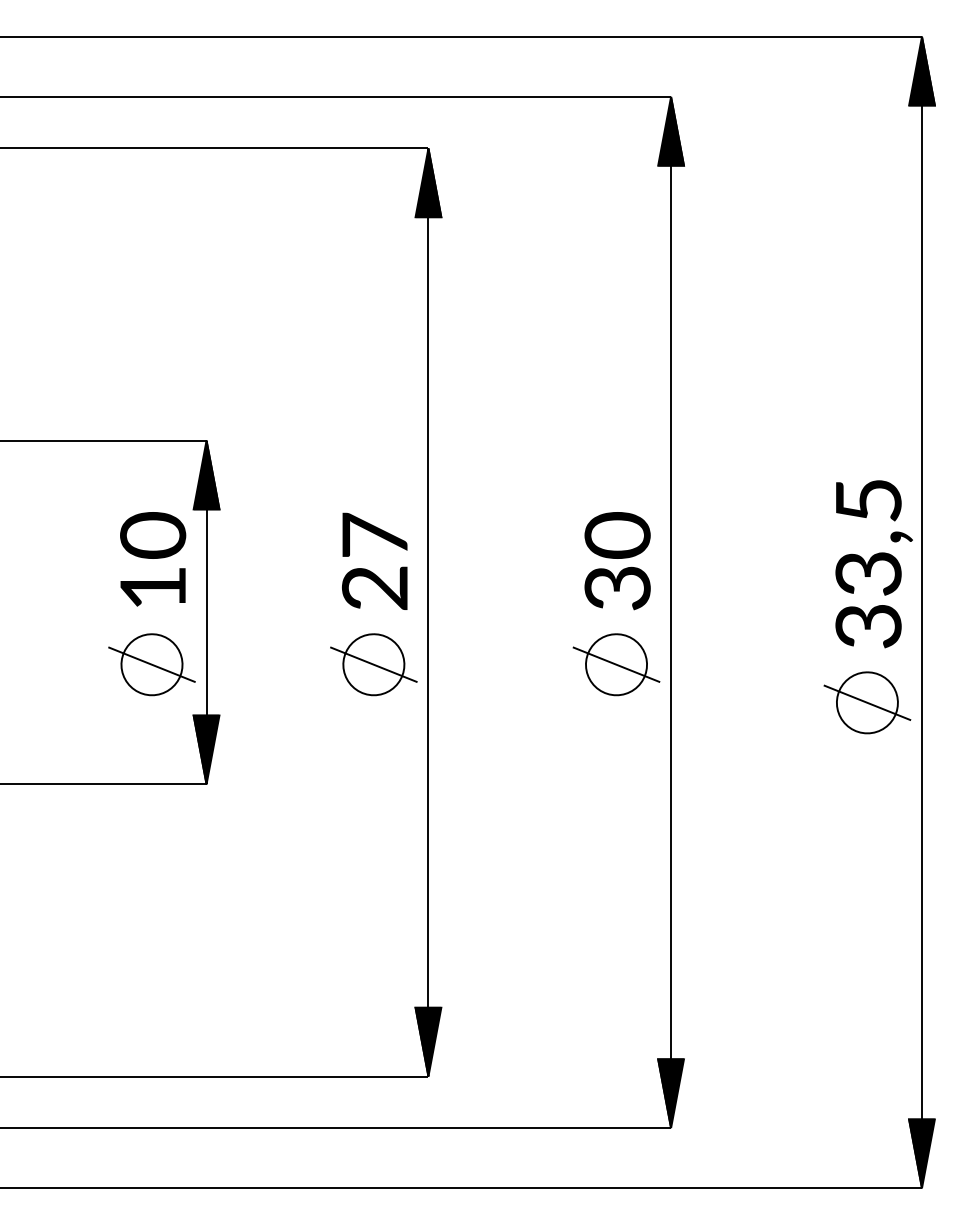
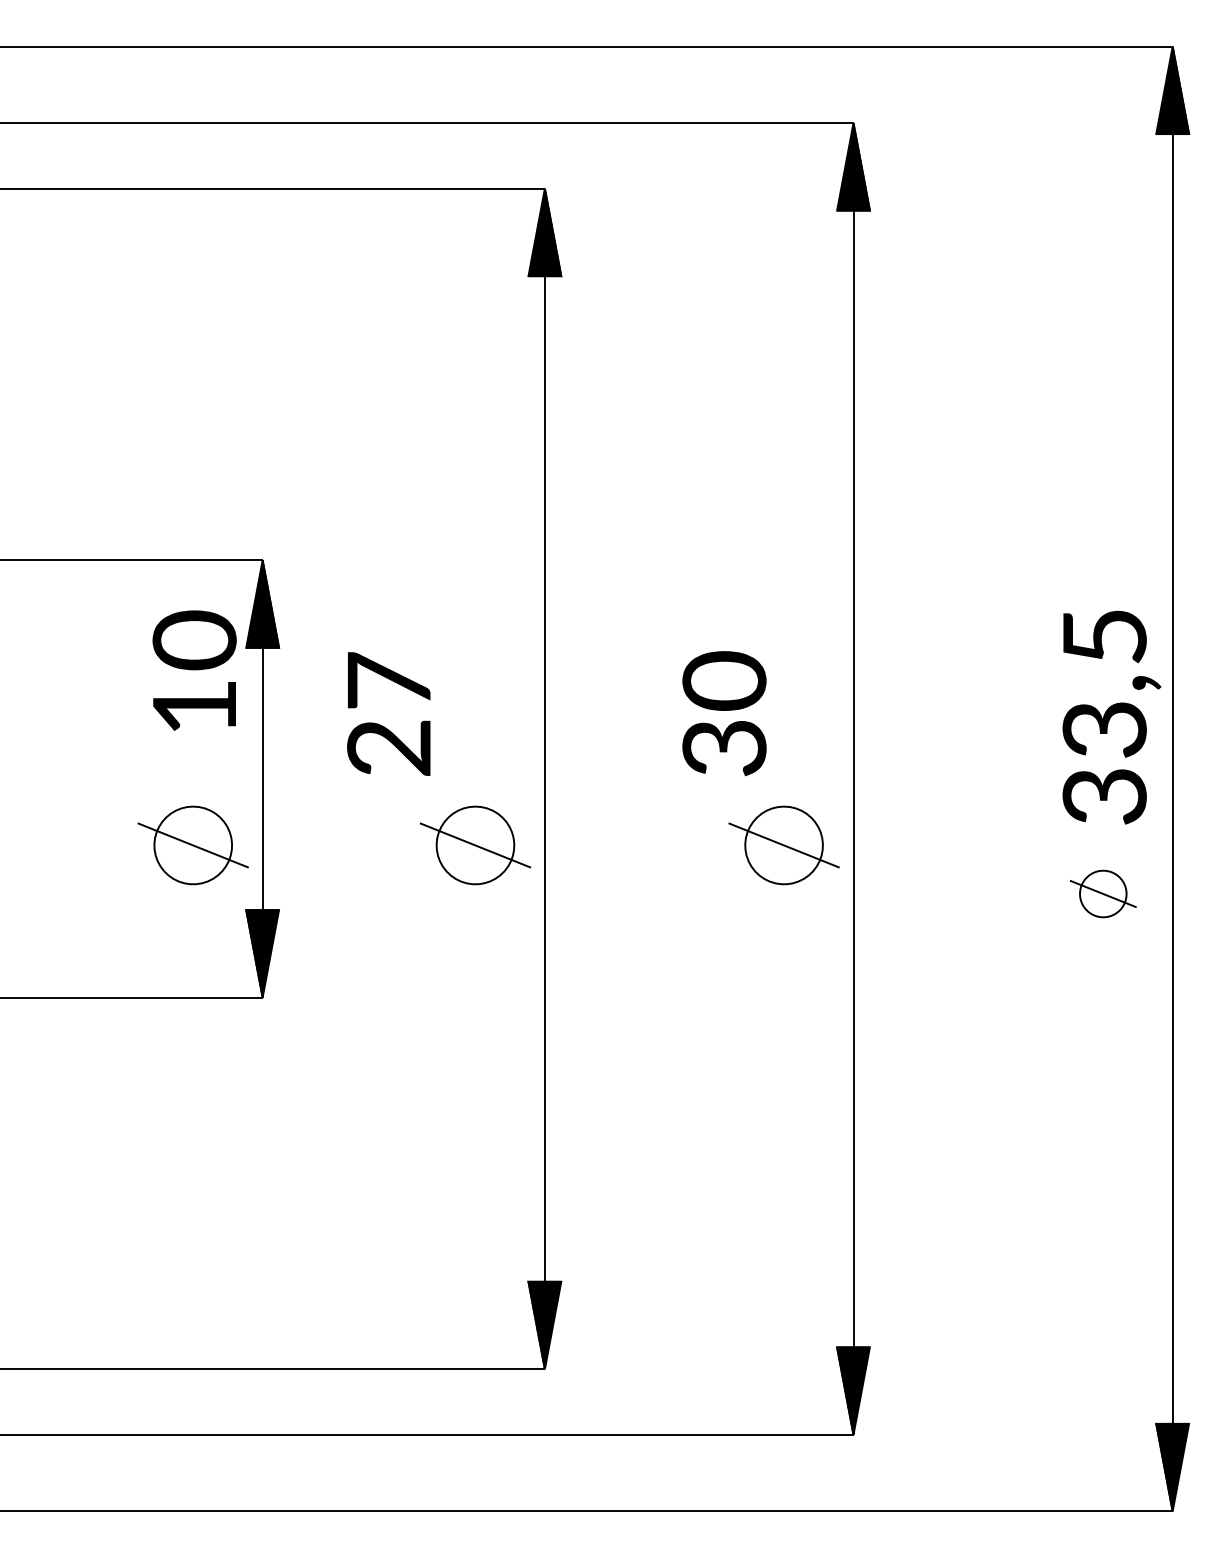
text: (153, 559) -> (195, 670), moved
text: (374, 560) -> (388, 712), moved
text: (617, 561) -> (724, 714), moved
part: (867, 702) -> (1103, 893), size x0.6

